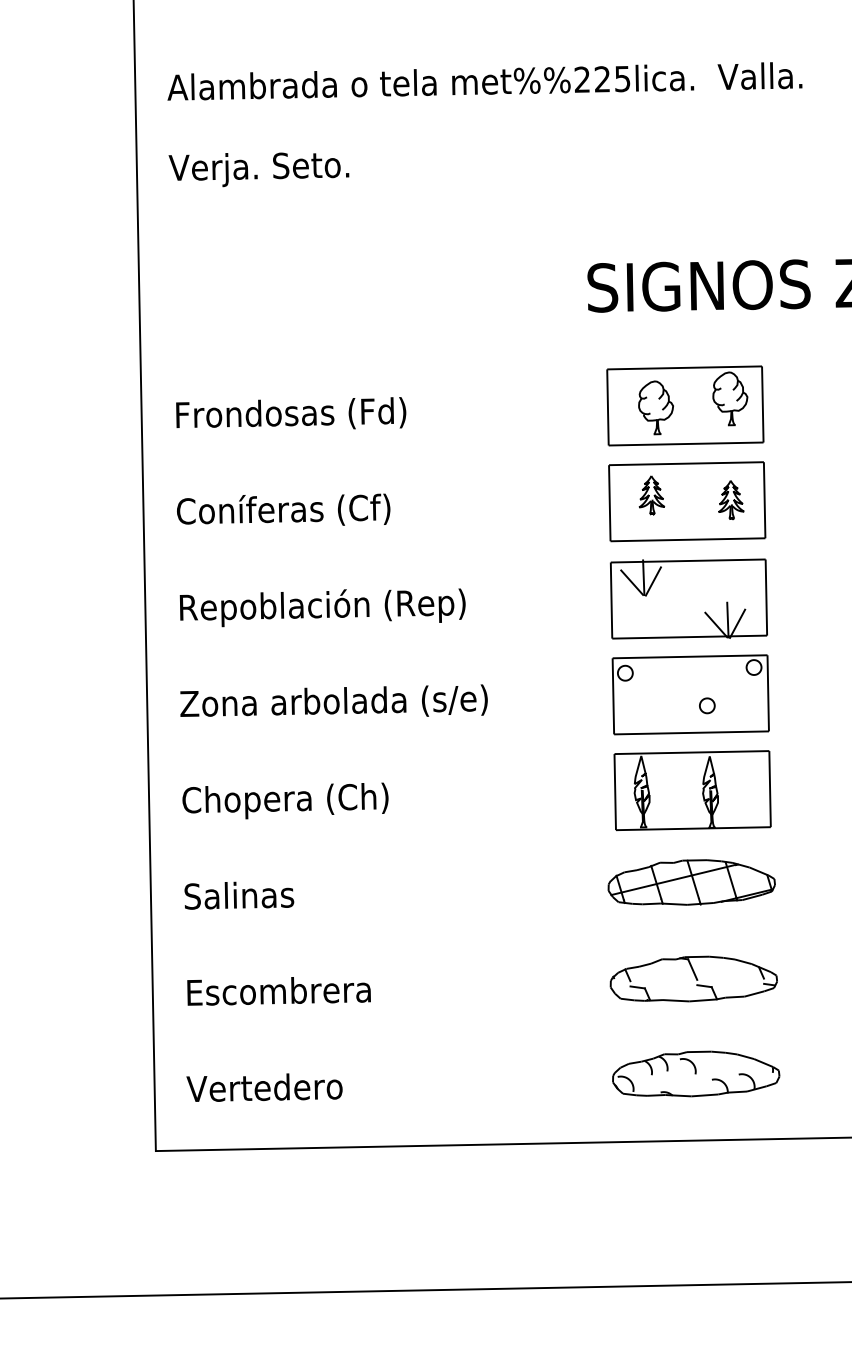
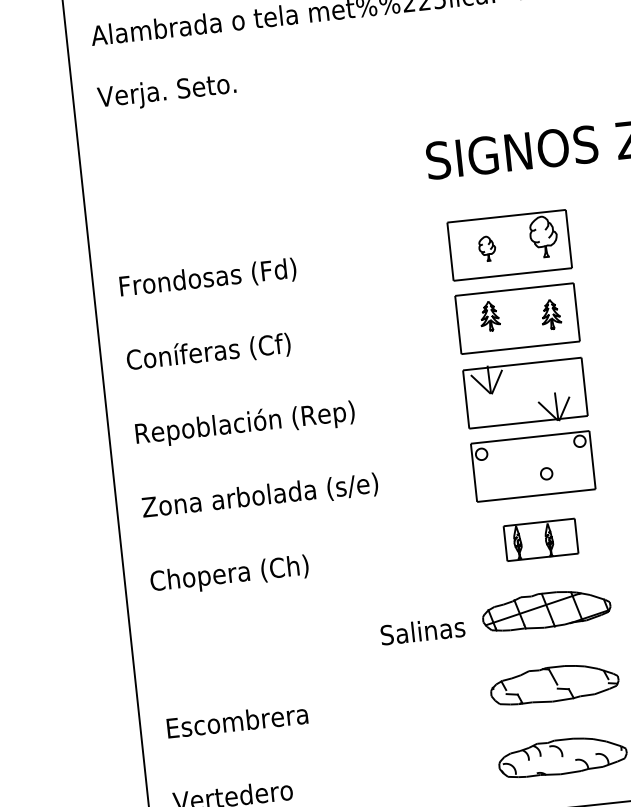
part: (655, 407) -> (486, 248), size x0.6
part: (692, 790) -> (540, 539), size x0.6
text: (239, 895) -> (423, 631), moved

